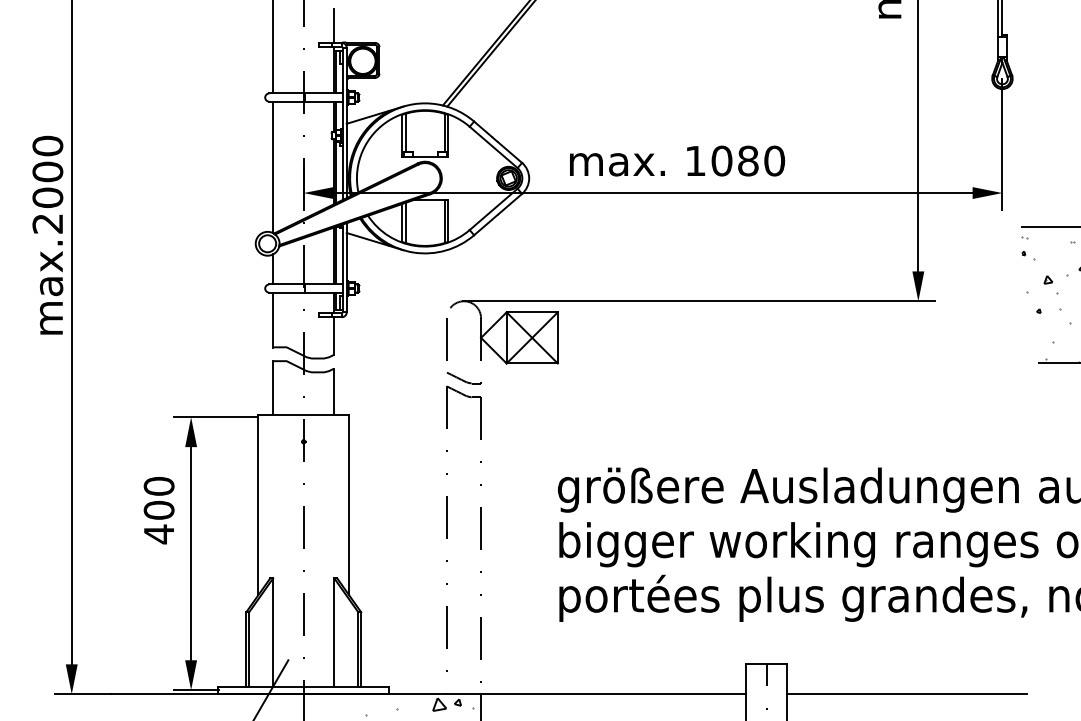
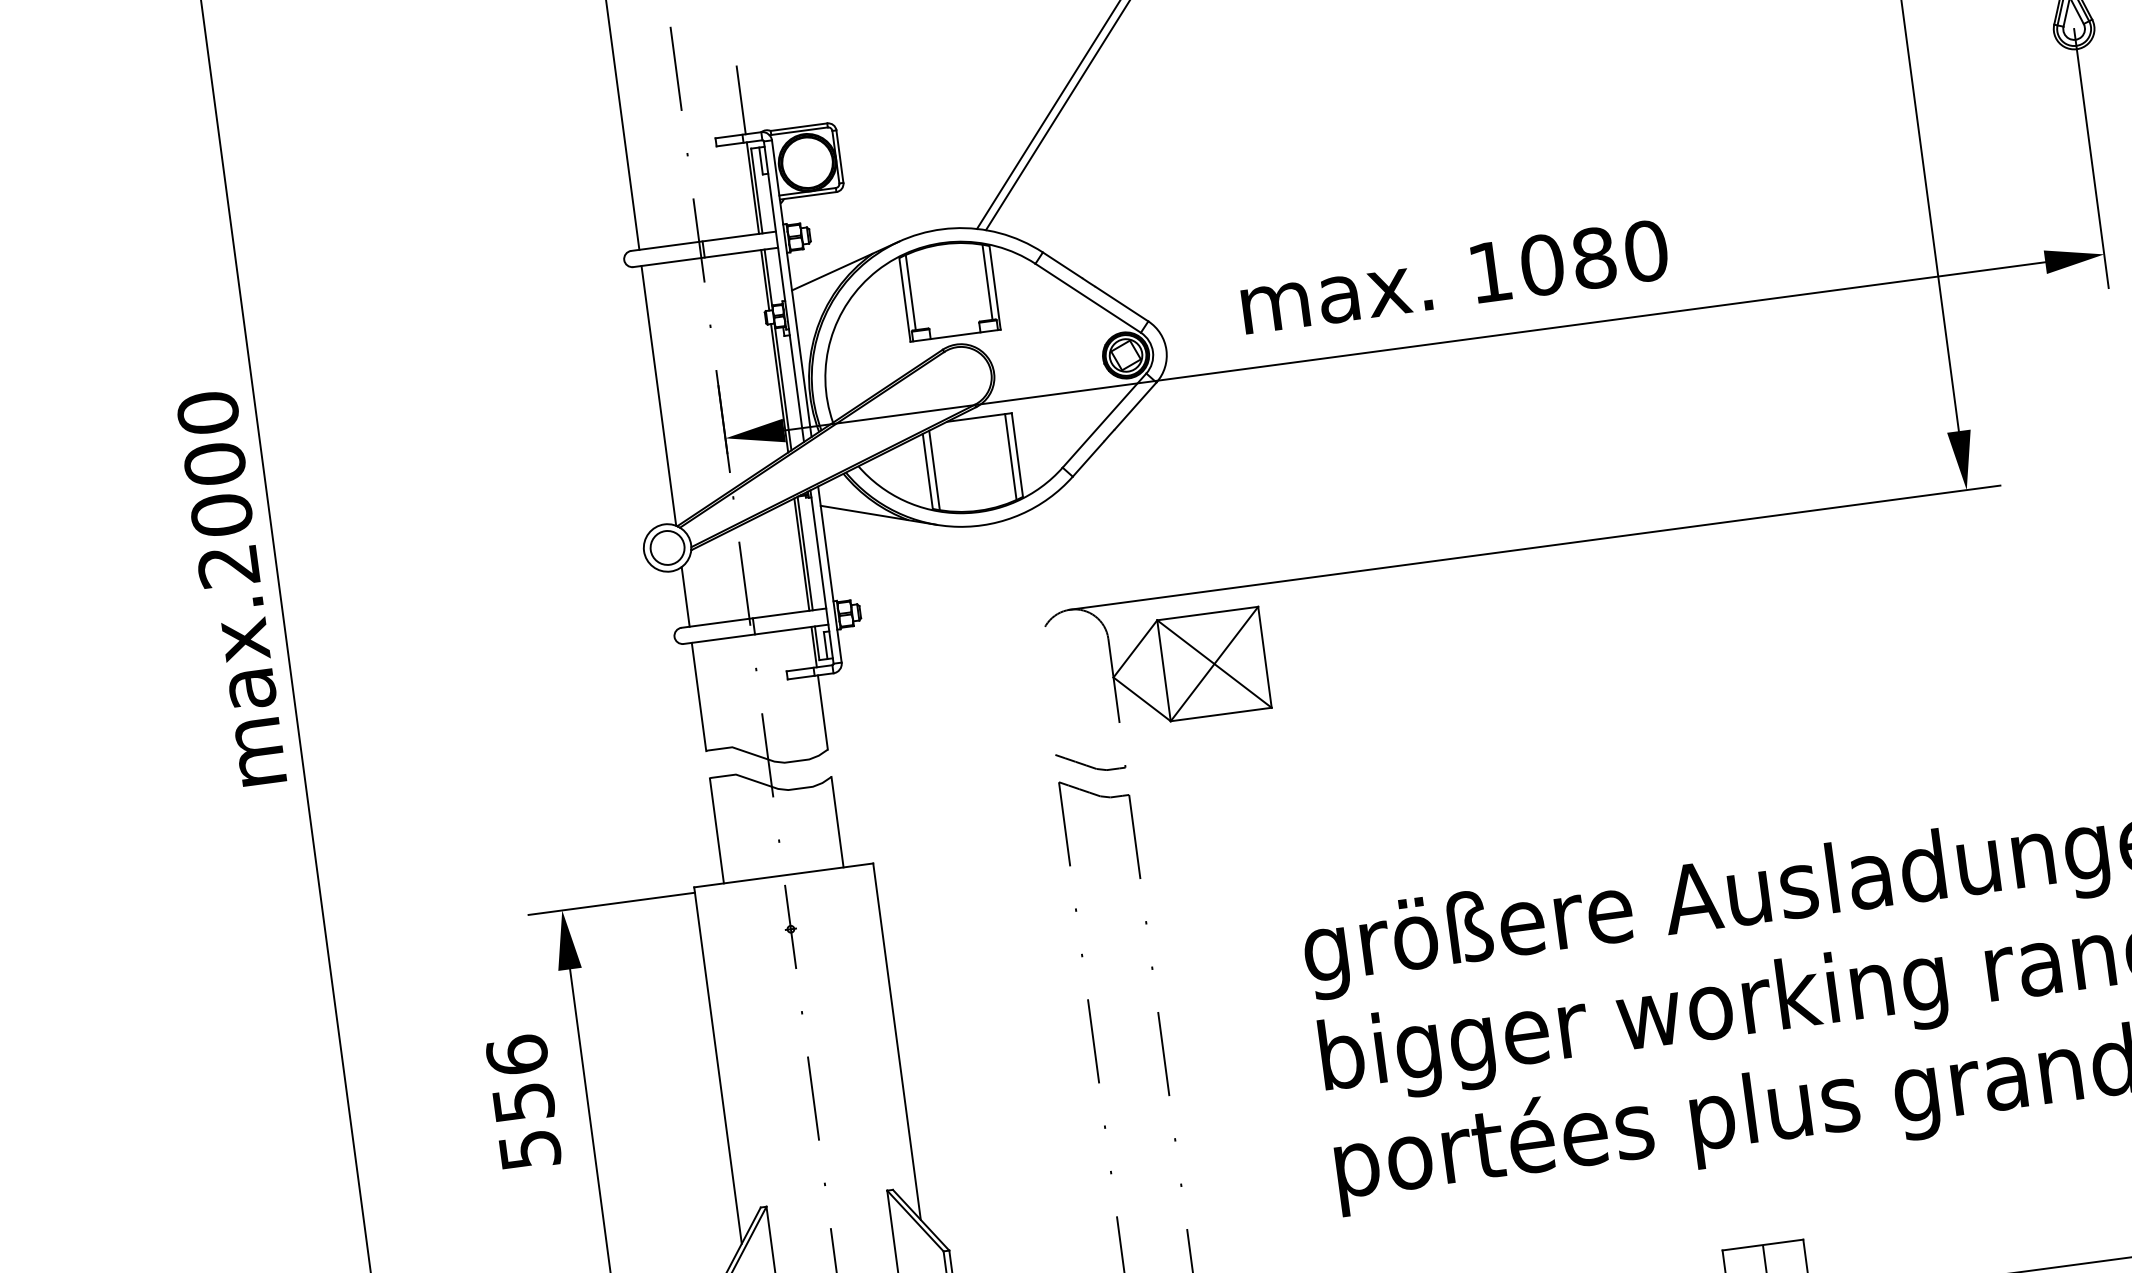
line: (446, 339) -> (1045, 689), removed
text: (158, 510) -> (522, 1103), 400 -> 556

